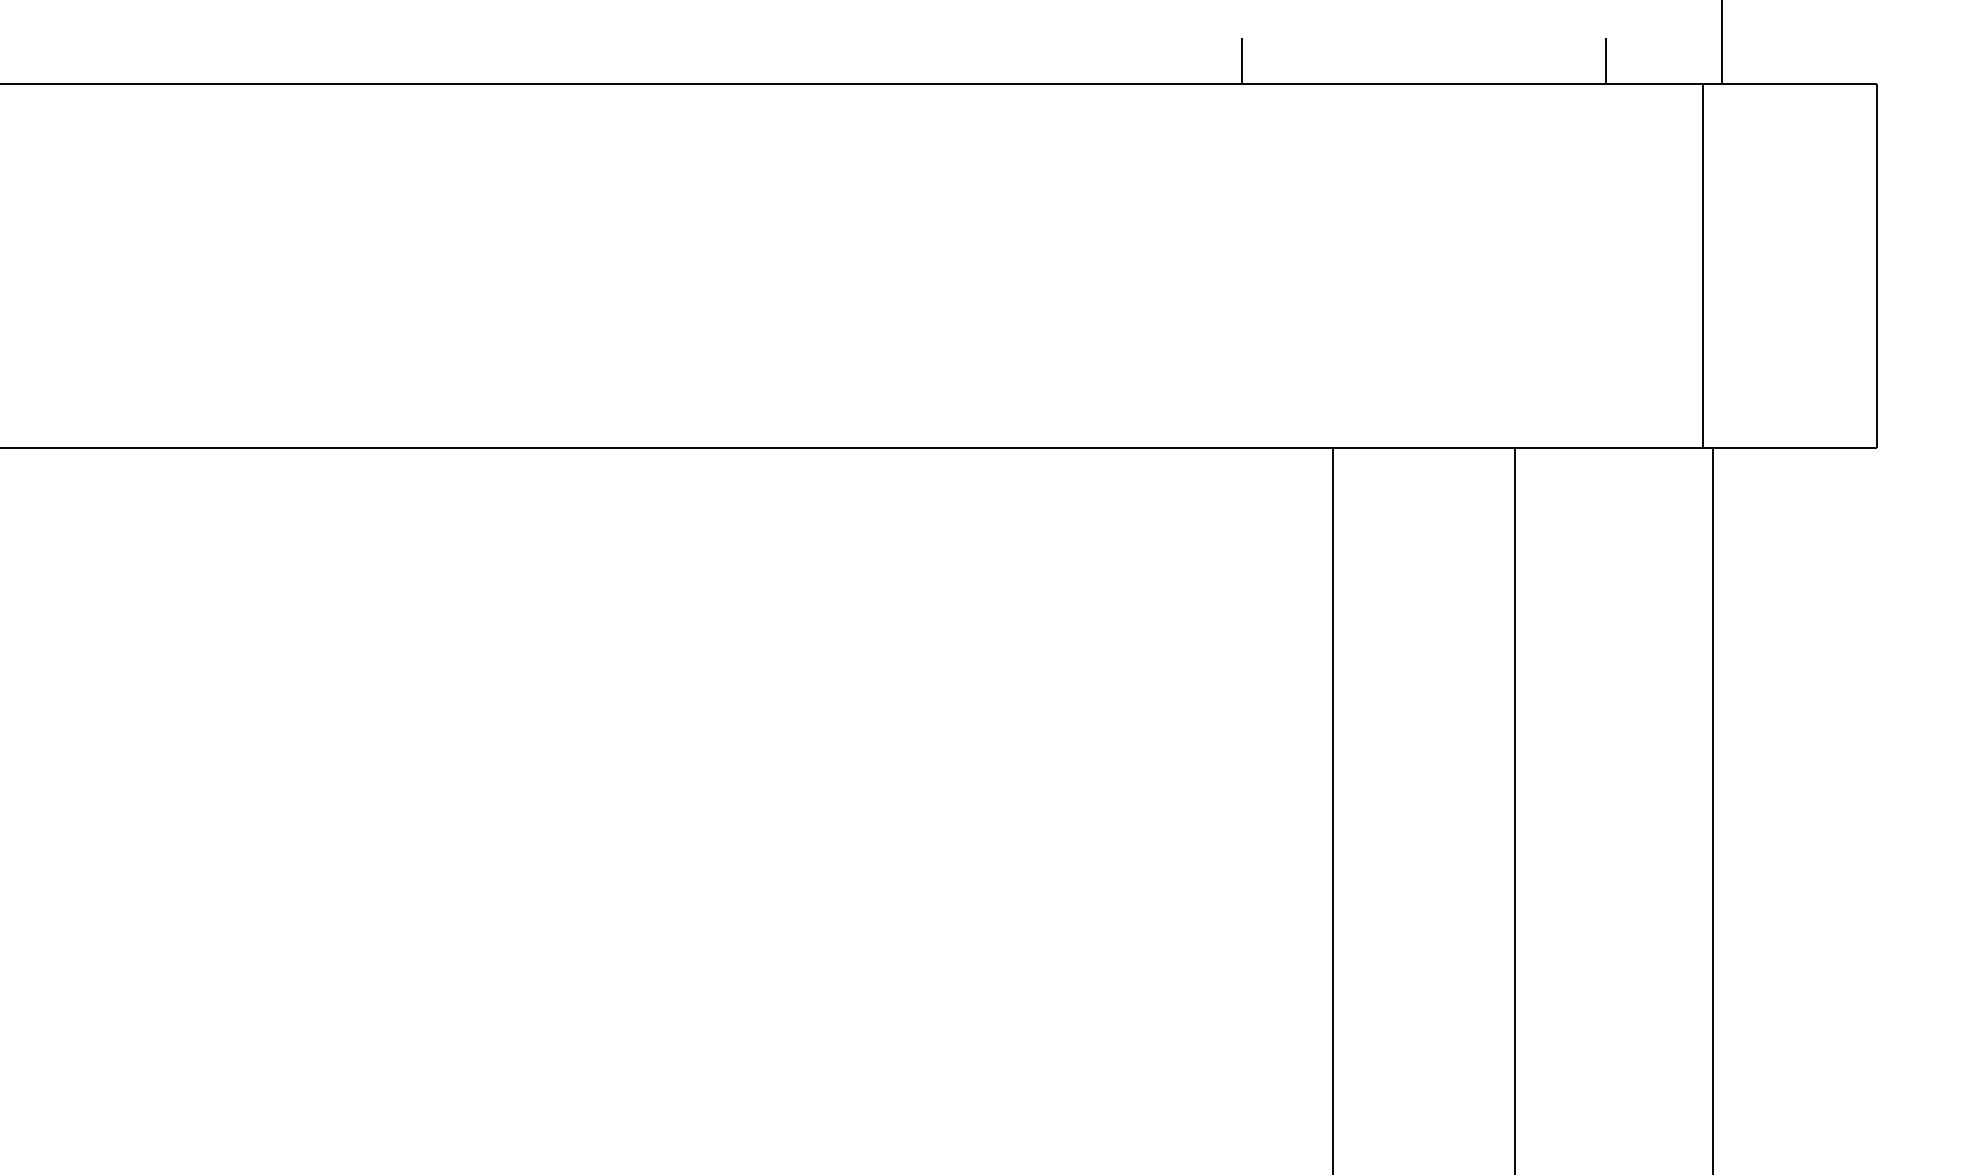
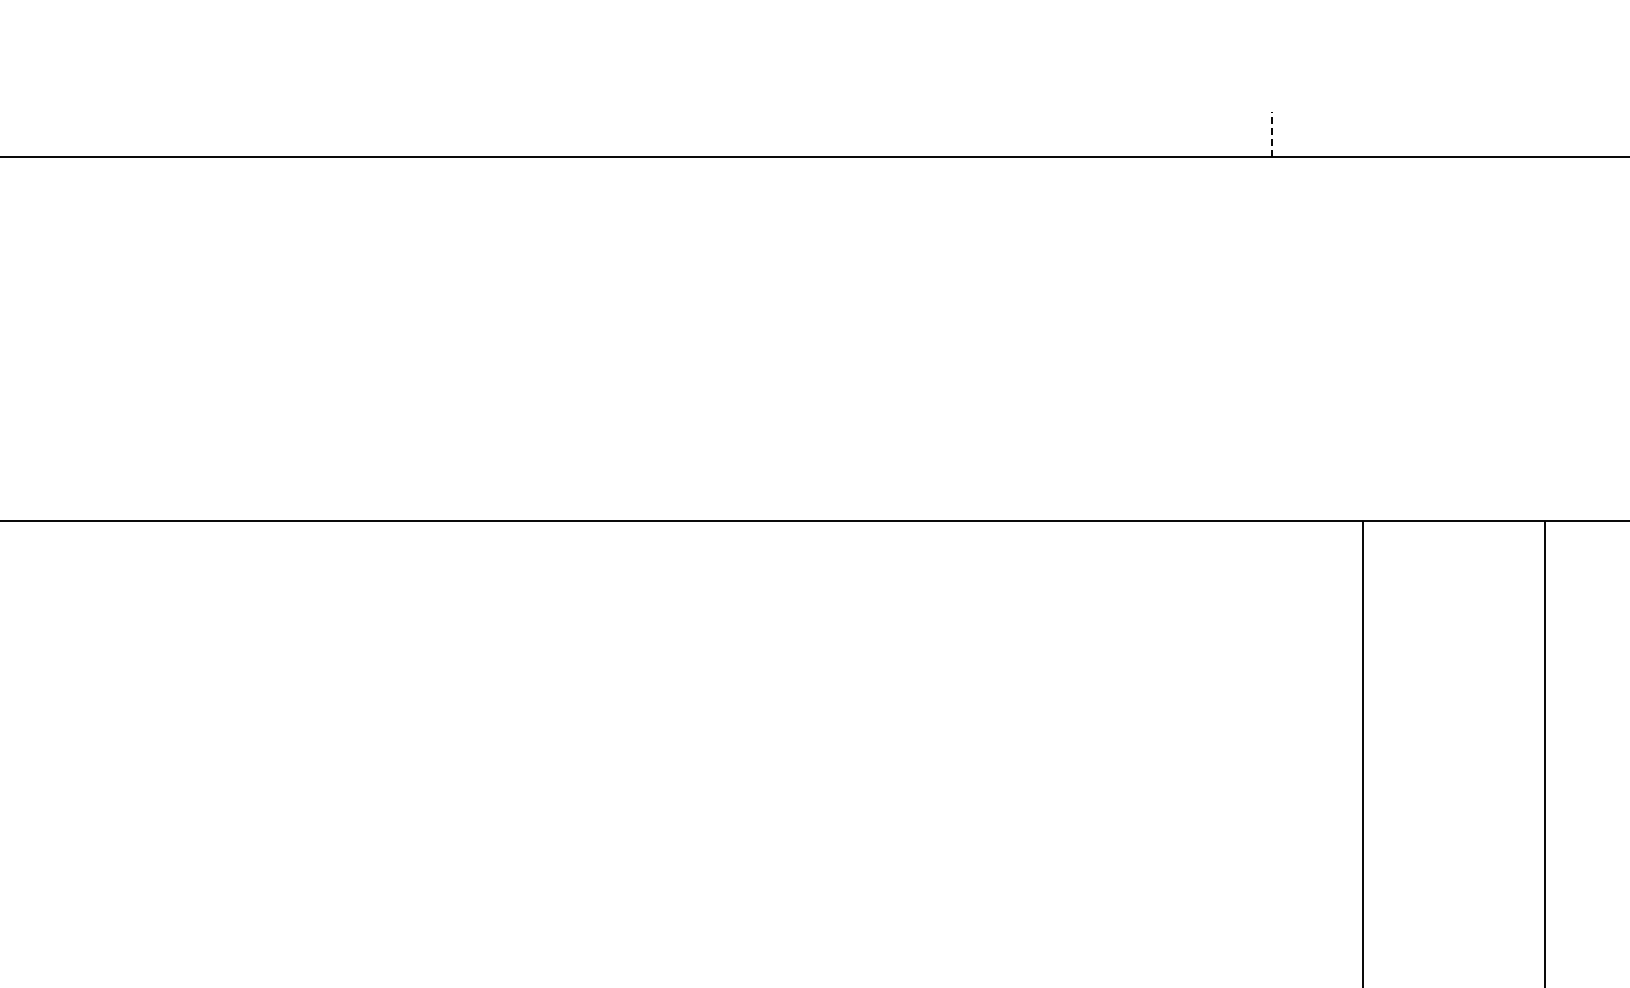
line: (1241, 61) -> (1271, 135), solid -> dashed

